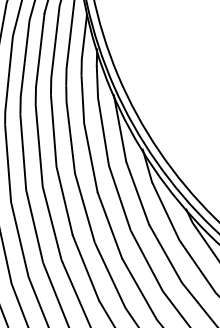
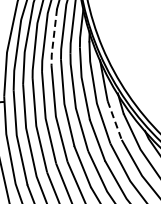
line: (38, 60) -> (53, 38), solid -> dashed
line: (137, 193) -> (114, 120), solid -> dashed

